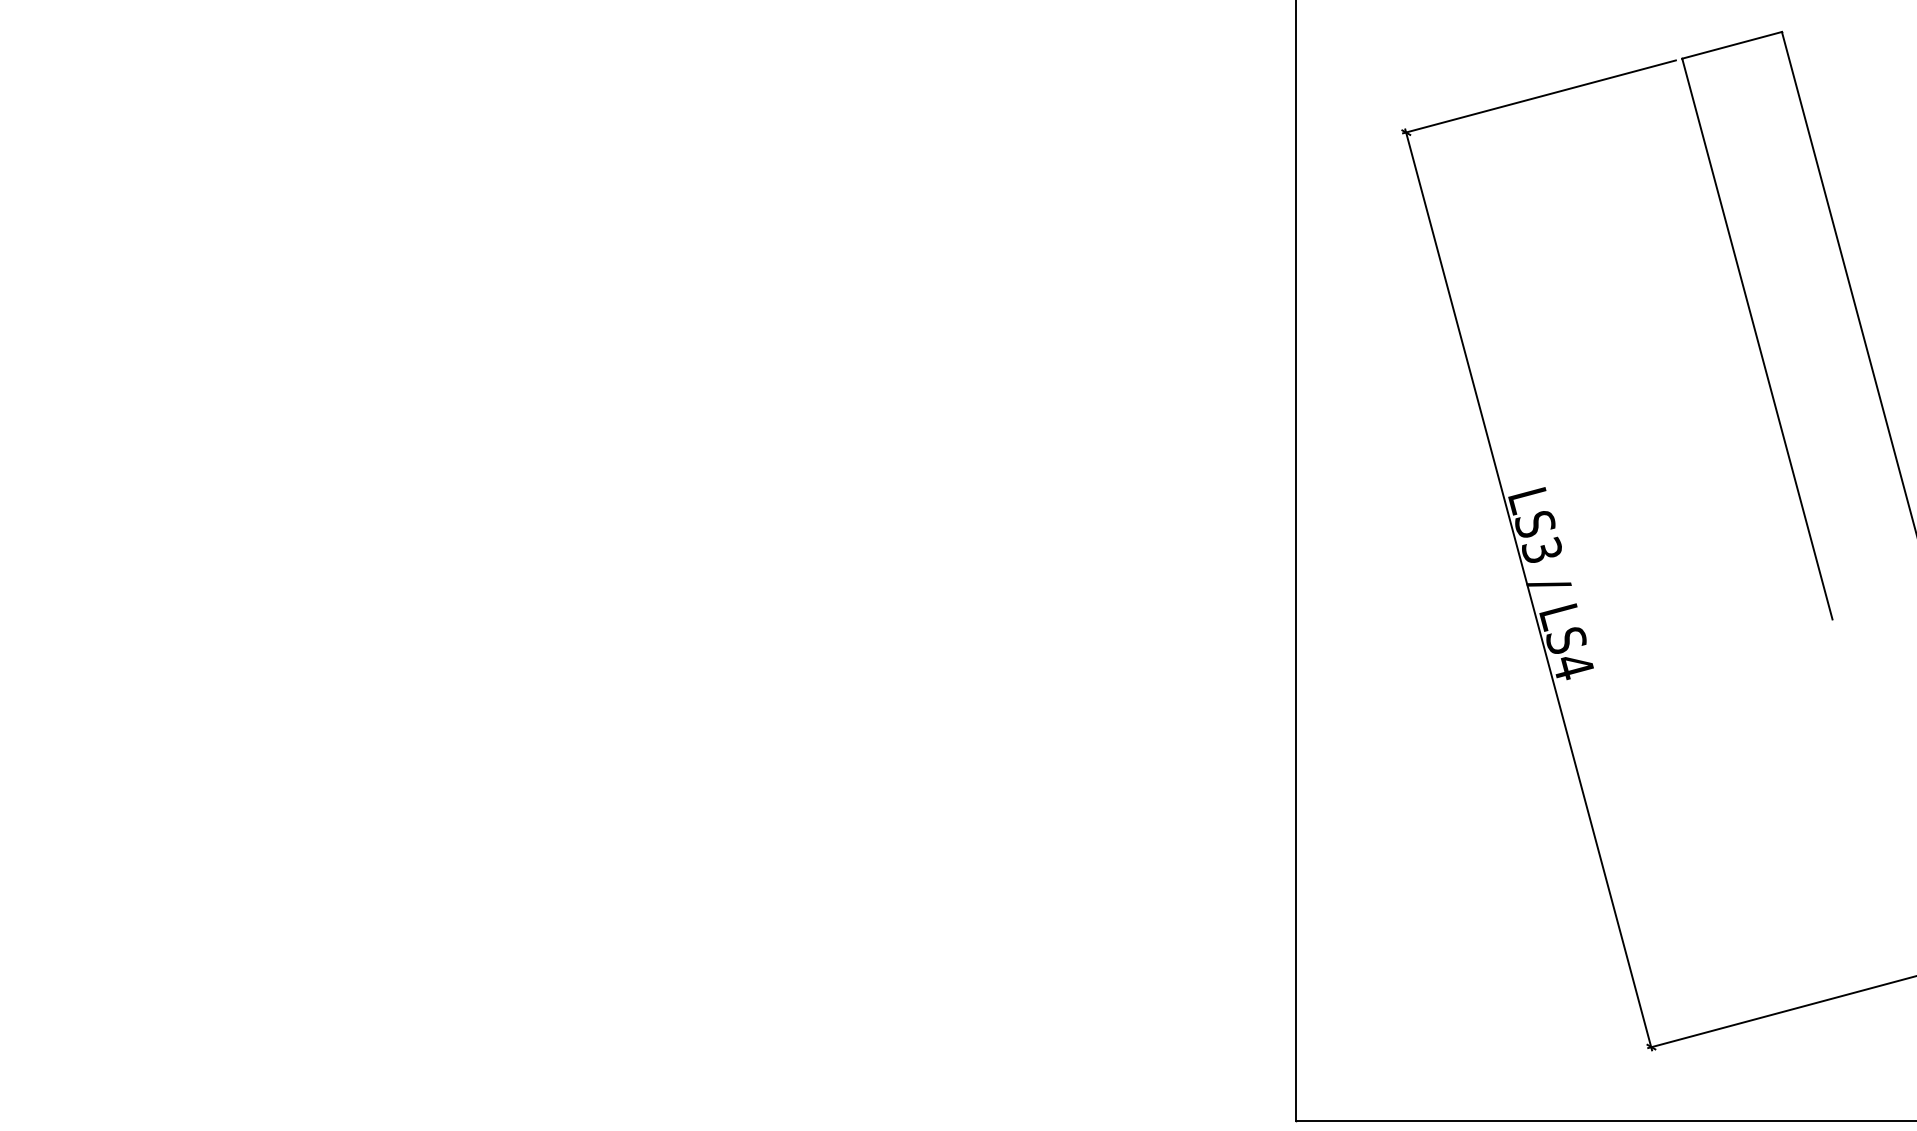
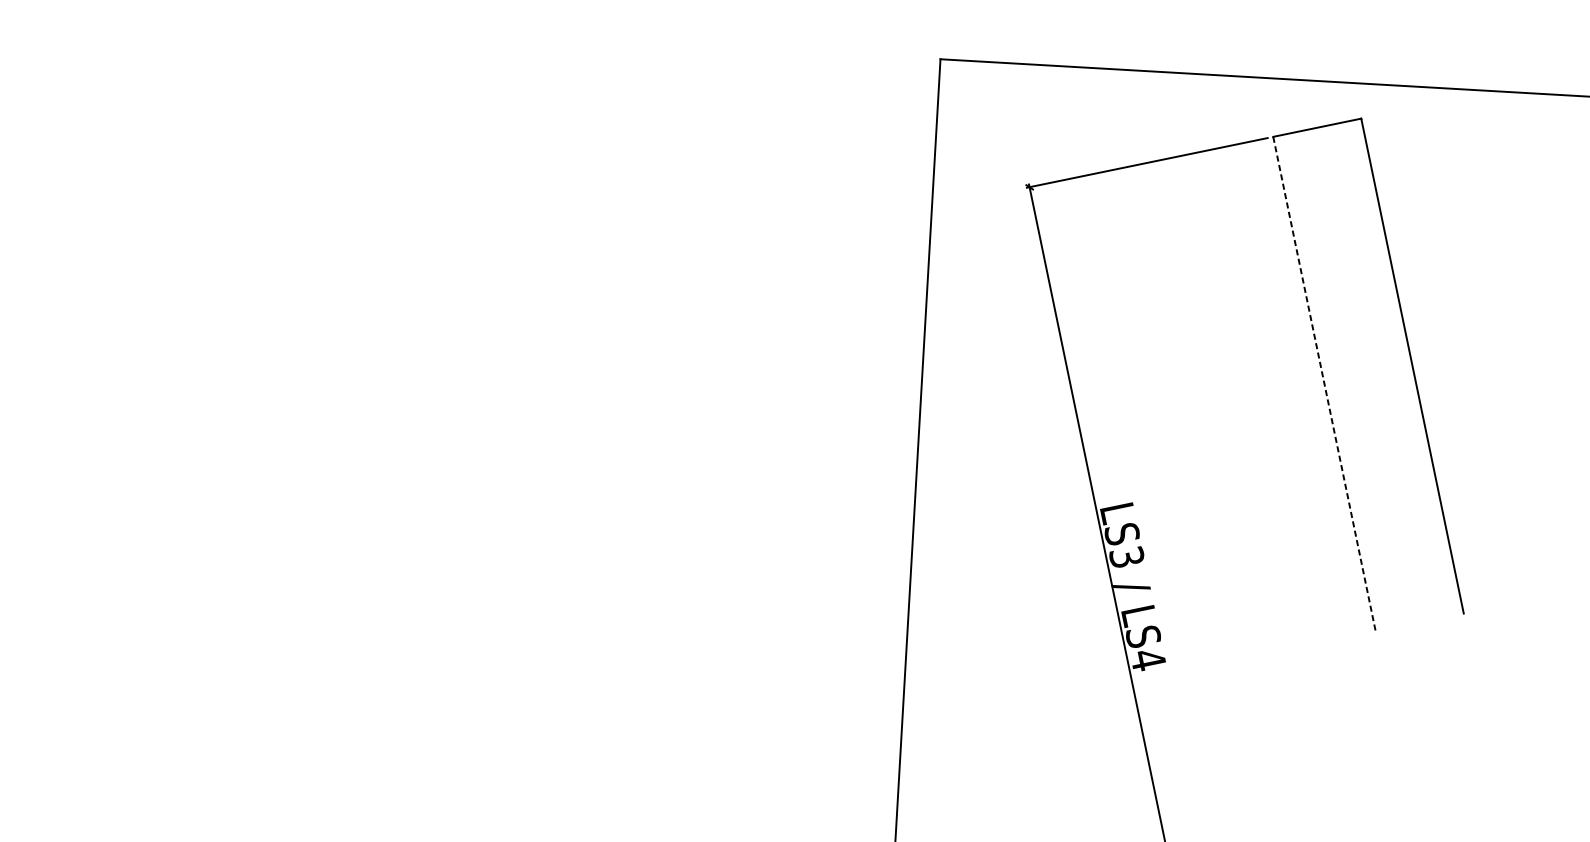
line: (1757, 339) -> (1324, 384), solid -> dashed

